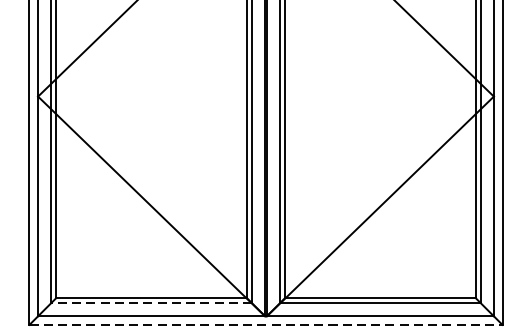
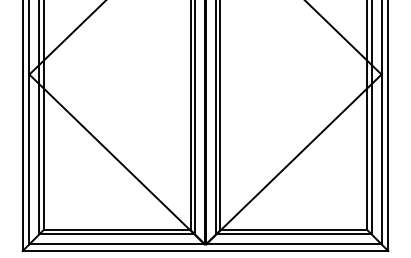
line: (152, 303) -> (117, 234), dashed -> solid
line: (266, 325) -> (205, 251), dashed -> solid

